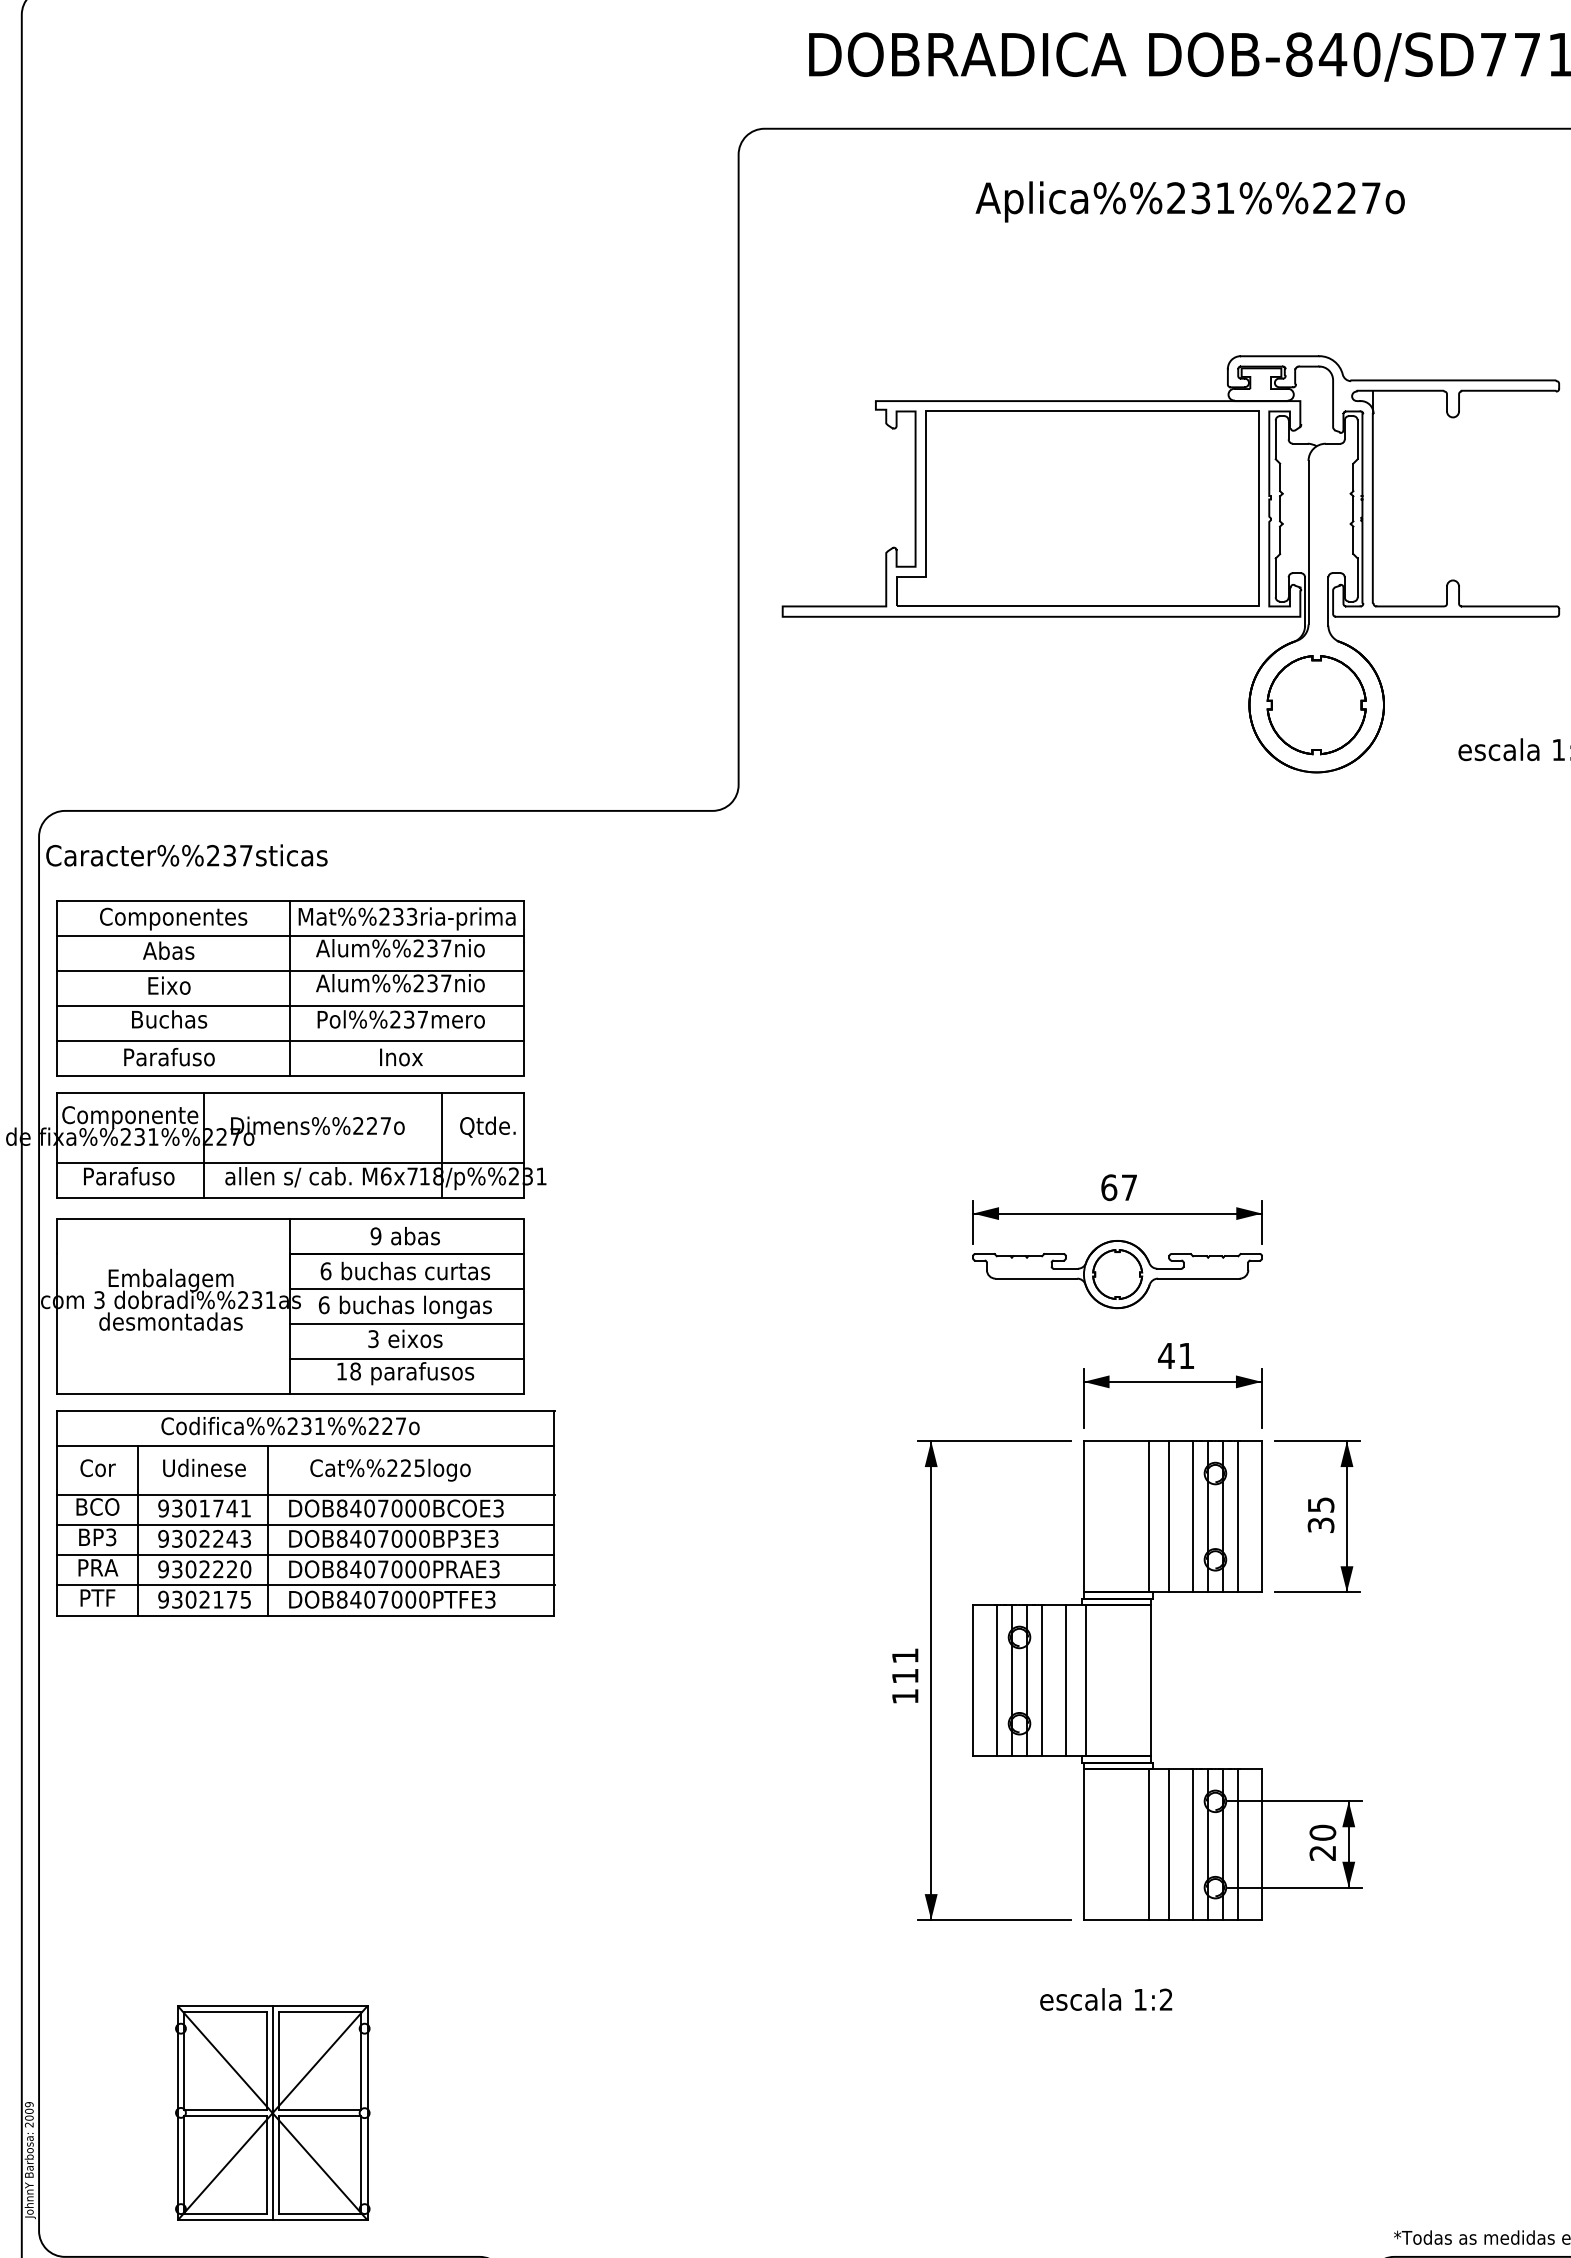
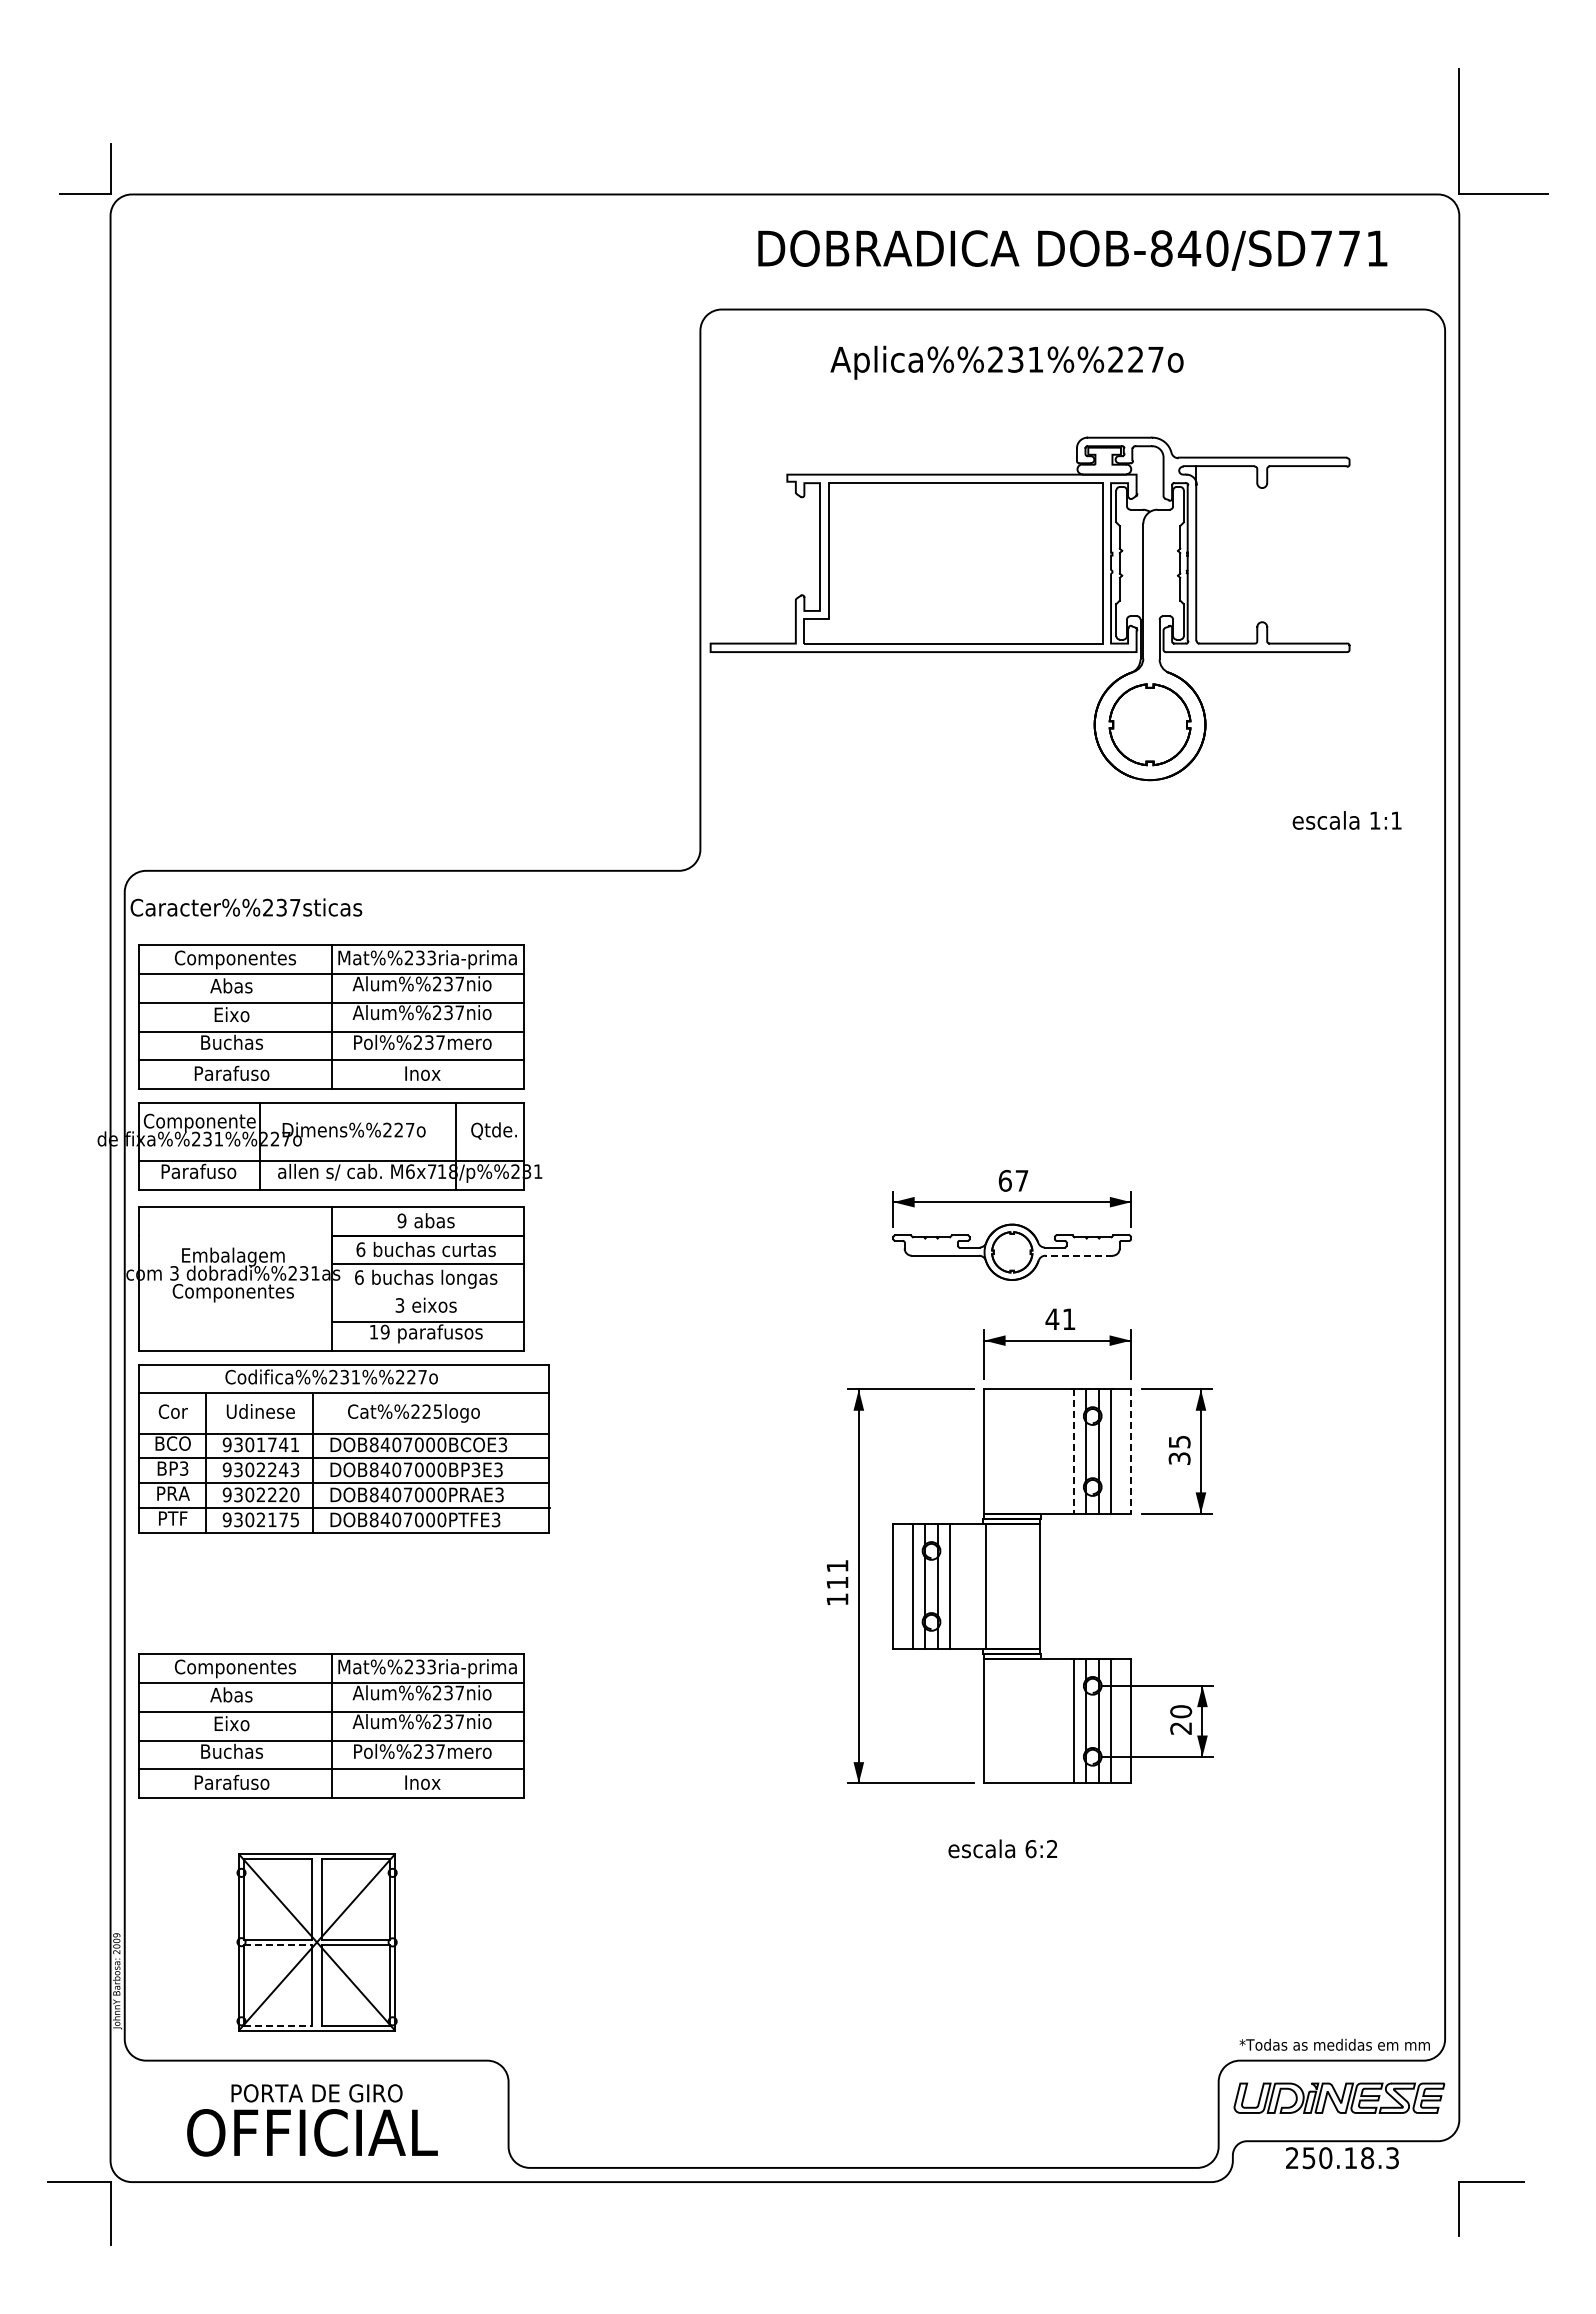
text: (1189, 201) -> (1006, 362), moved
part: (1170, 563) -> (1029, 608), moved
line: (1199, 1278) -> (1079, 1255), solid -> dashed
text: (169, 1323) -> (232, 1292), desmontadas -> Componentes
line: (406, 1324) -> (427, 1293), removed
text: (354, 1371) -> (384, 1332), 18 -> 19
line: (1149, 1516) -> (1038, 1451), removed
line: (1168, 1516) -> (1054, 1451), removed
line: (1193, 1517) -> (1074, 1452), solid -> dashed
line: (1261, 1517) -> (1130, 1452), solid -> dashed
line: (1065, 1680) -> (969, 1586), removed
line: (1149, 1844) -> (1038, 1721), removed
line: (1168, 1844) -> (1054, 1721), removed
part: (290, 1849) -> (331, 1725), added
text: (1139, 2000) -> (1030, 1849), 1:2 -> 6:2
line: (272, 2113) -> (316, 1942), removed
line: (225, 2115) -> (278, 1944), solid -> dashed
line: (225, 2214) -> (278, 2025), solid -> dashed

